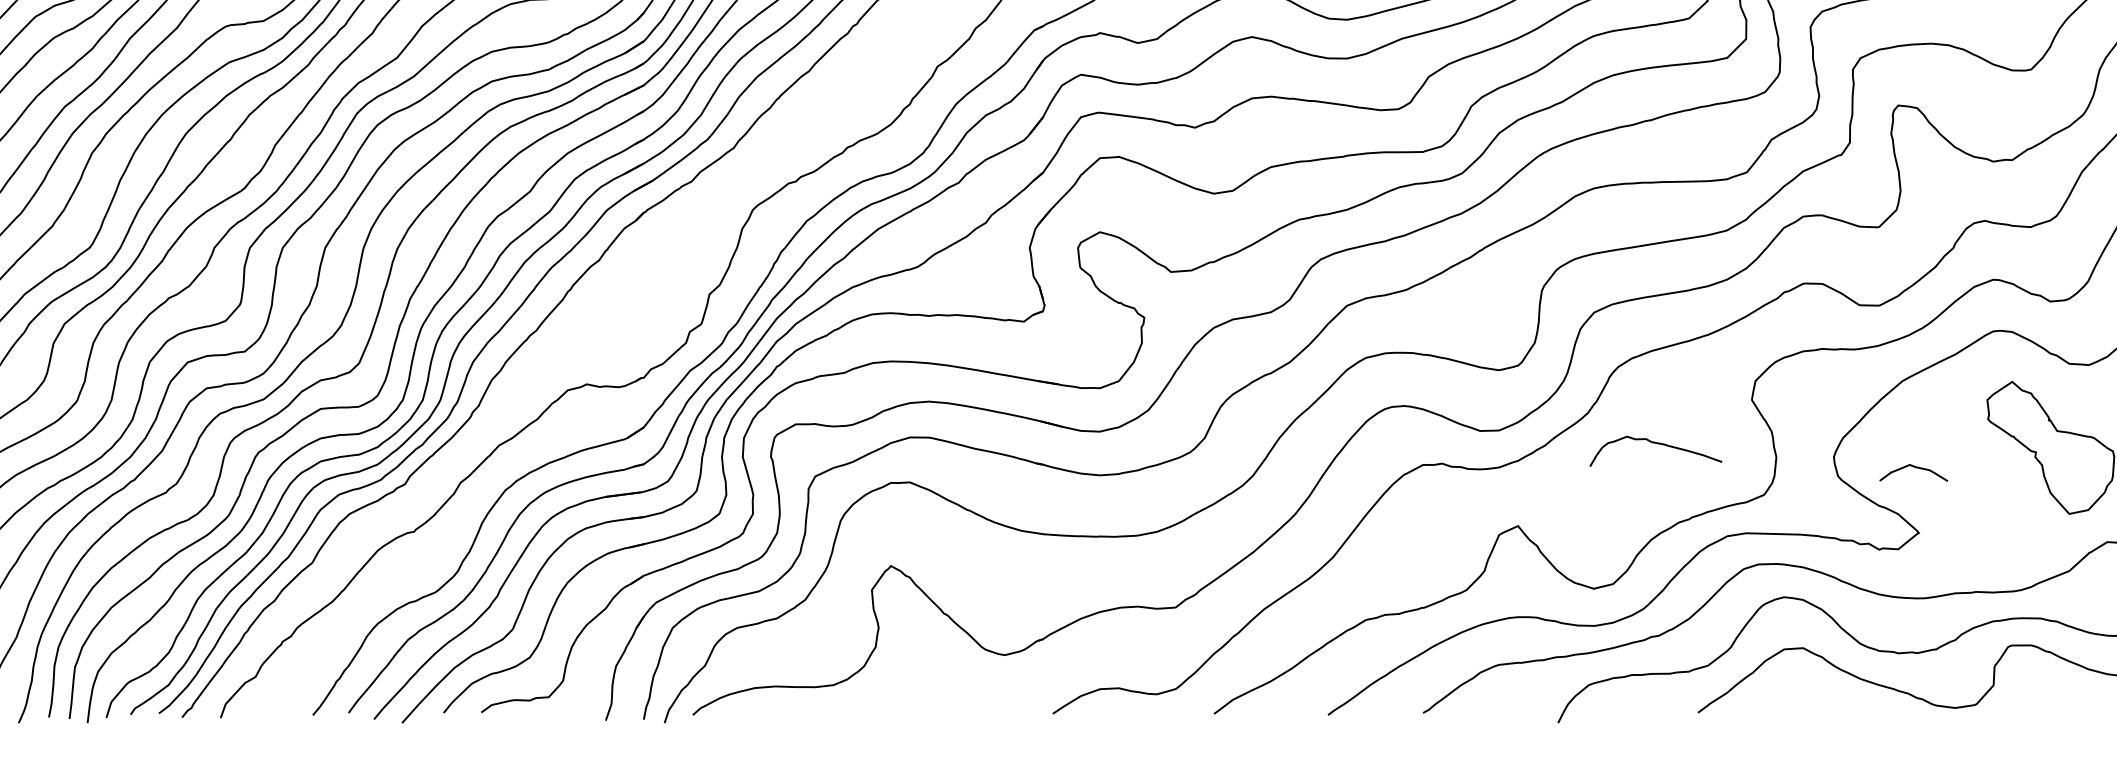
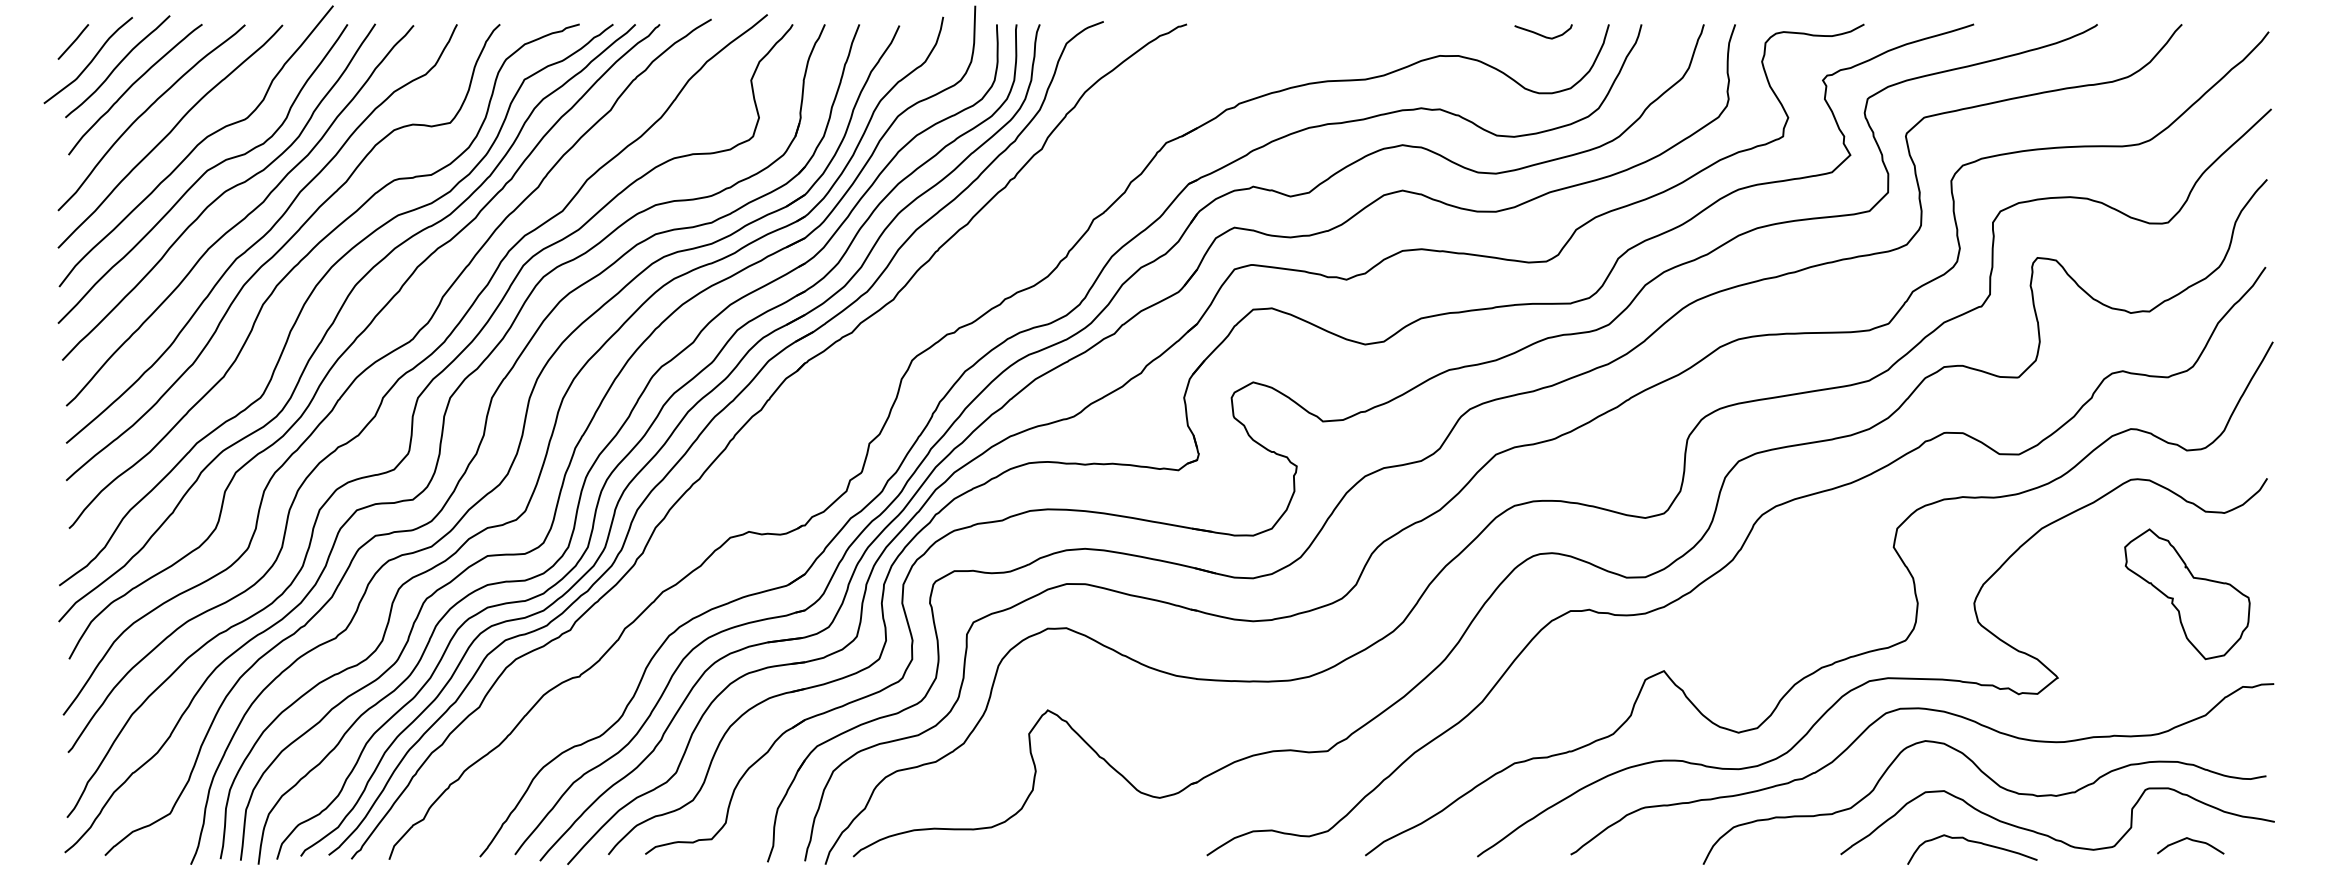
curve: (1656, 444) -> (1972, 842), moved
curve: (1915, 468) -> (2192, 841), moved

